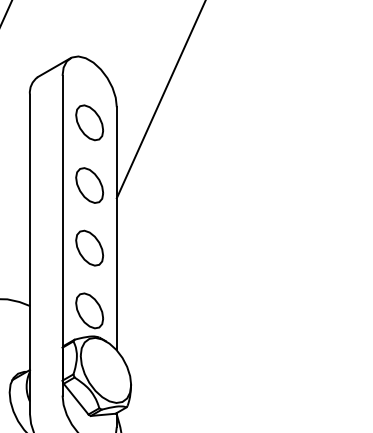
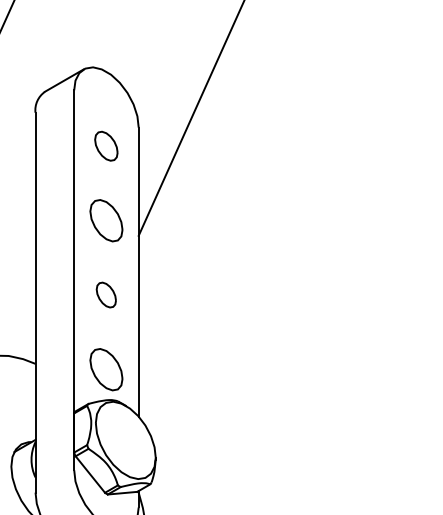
part: (89, 122) -> (106, 145), size x0.7
part: (89, 247) -> (106, 294), size x0.6

